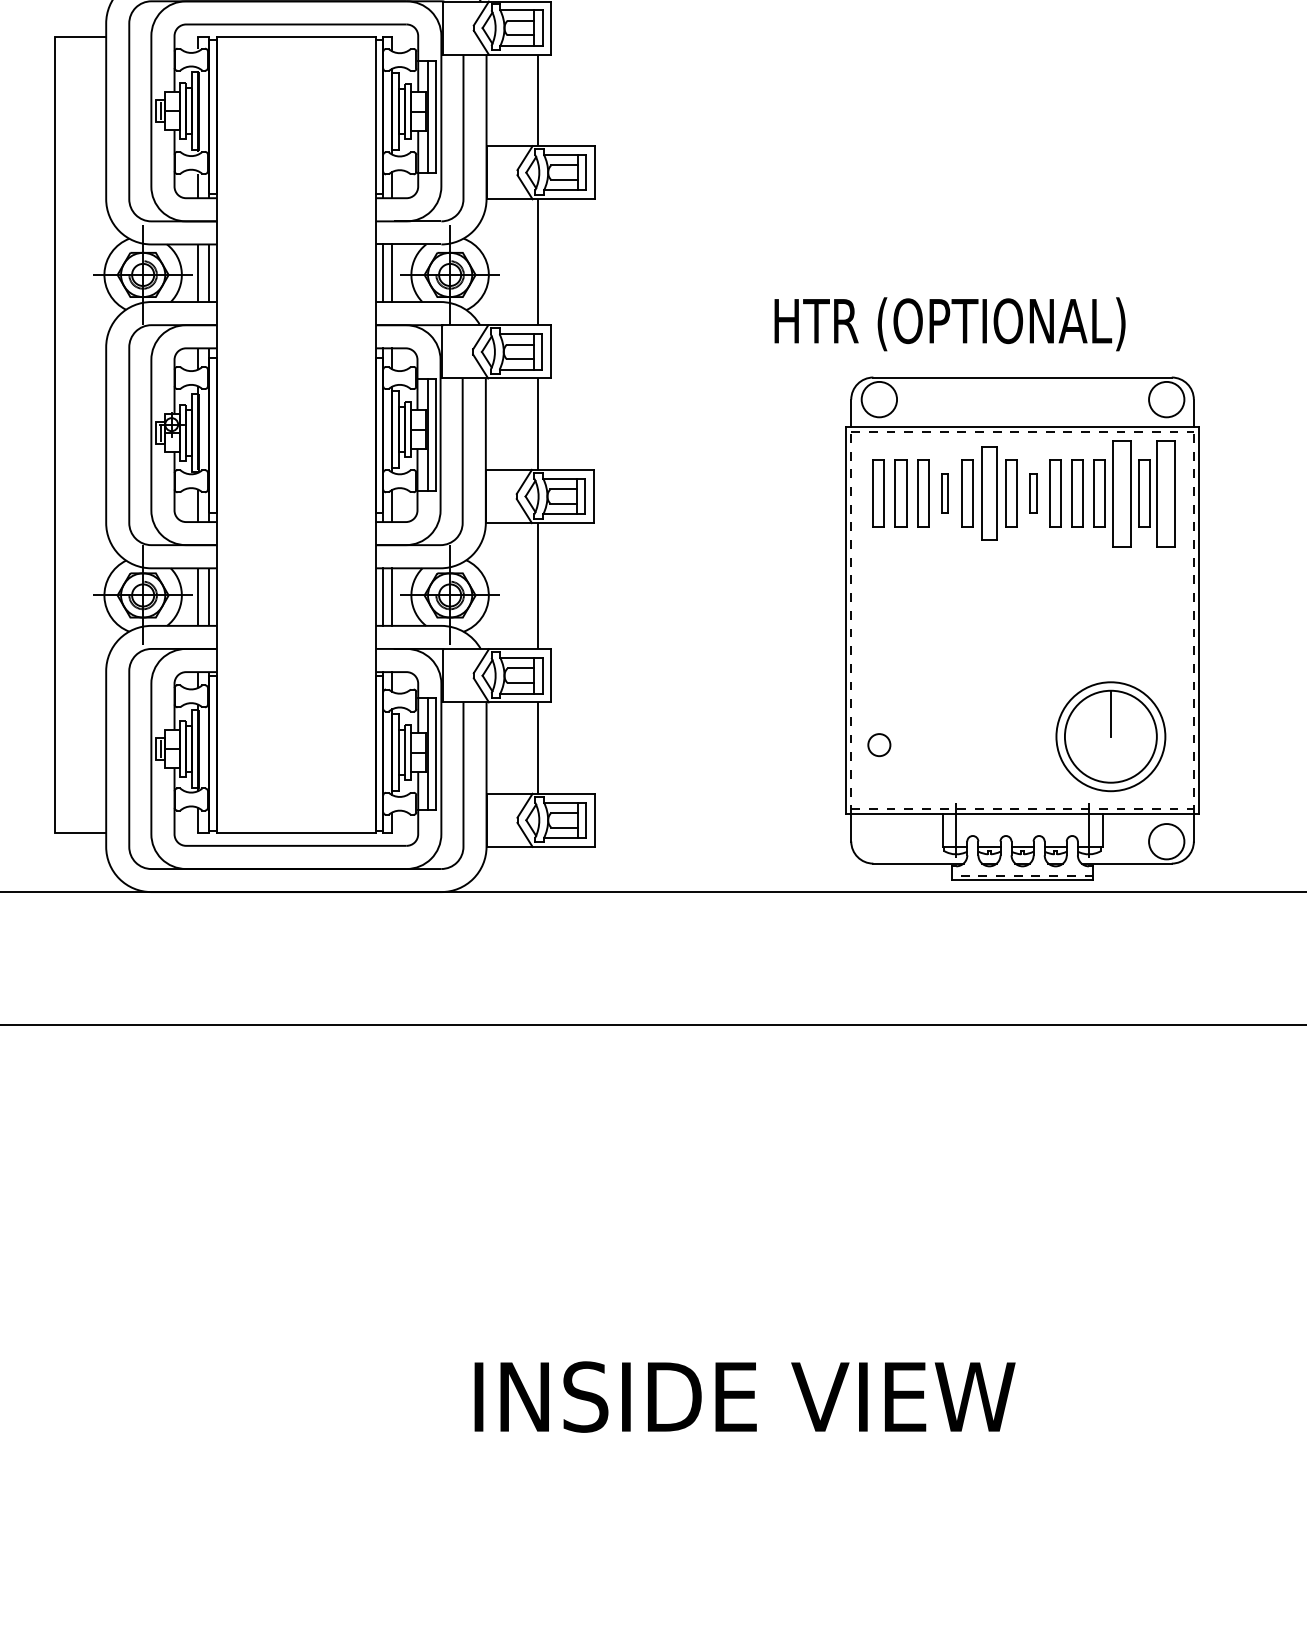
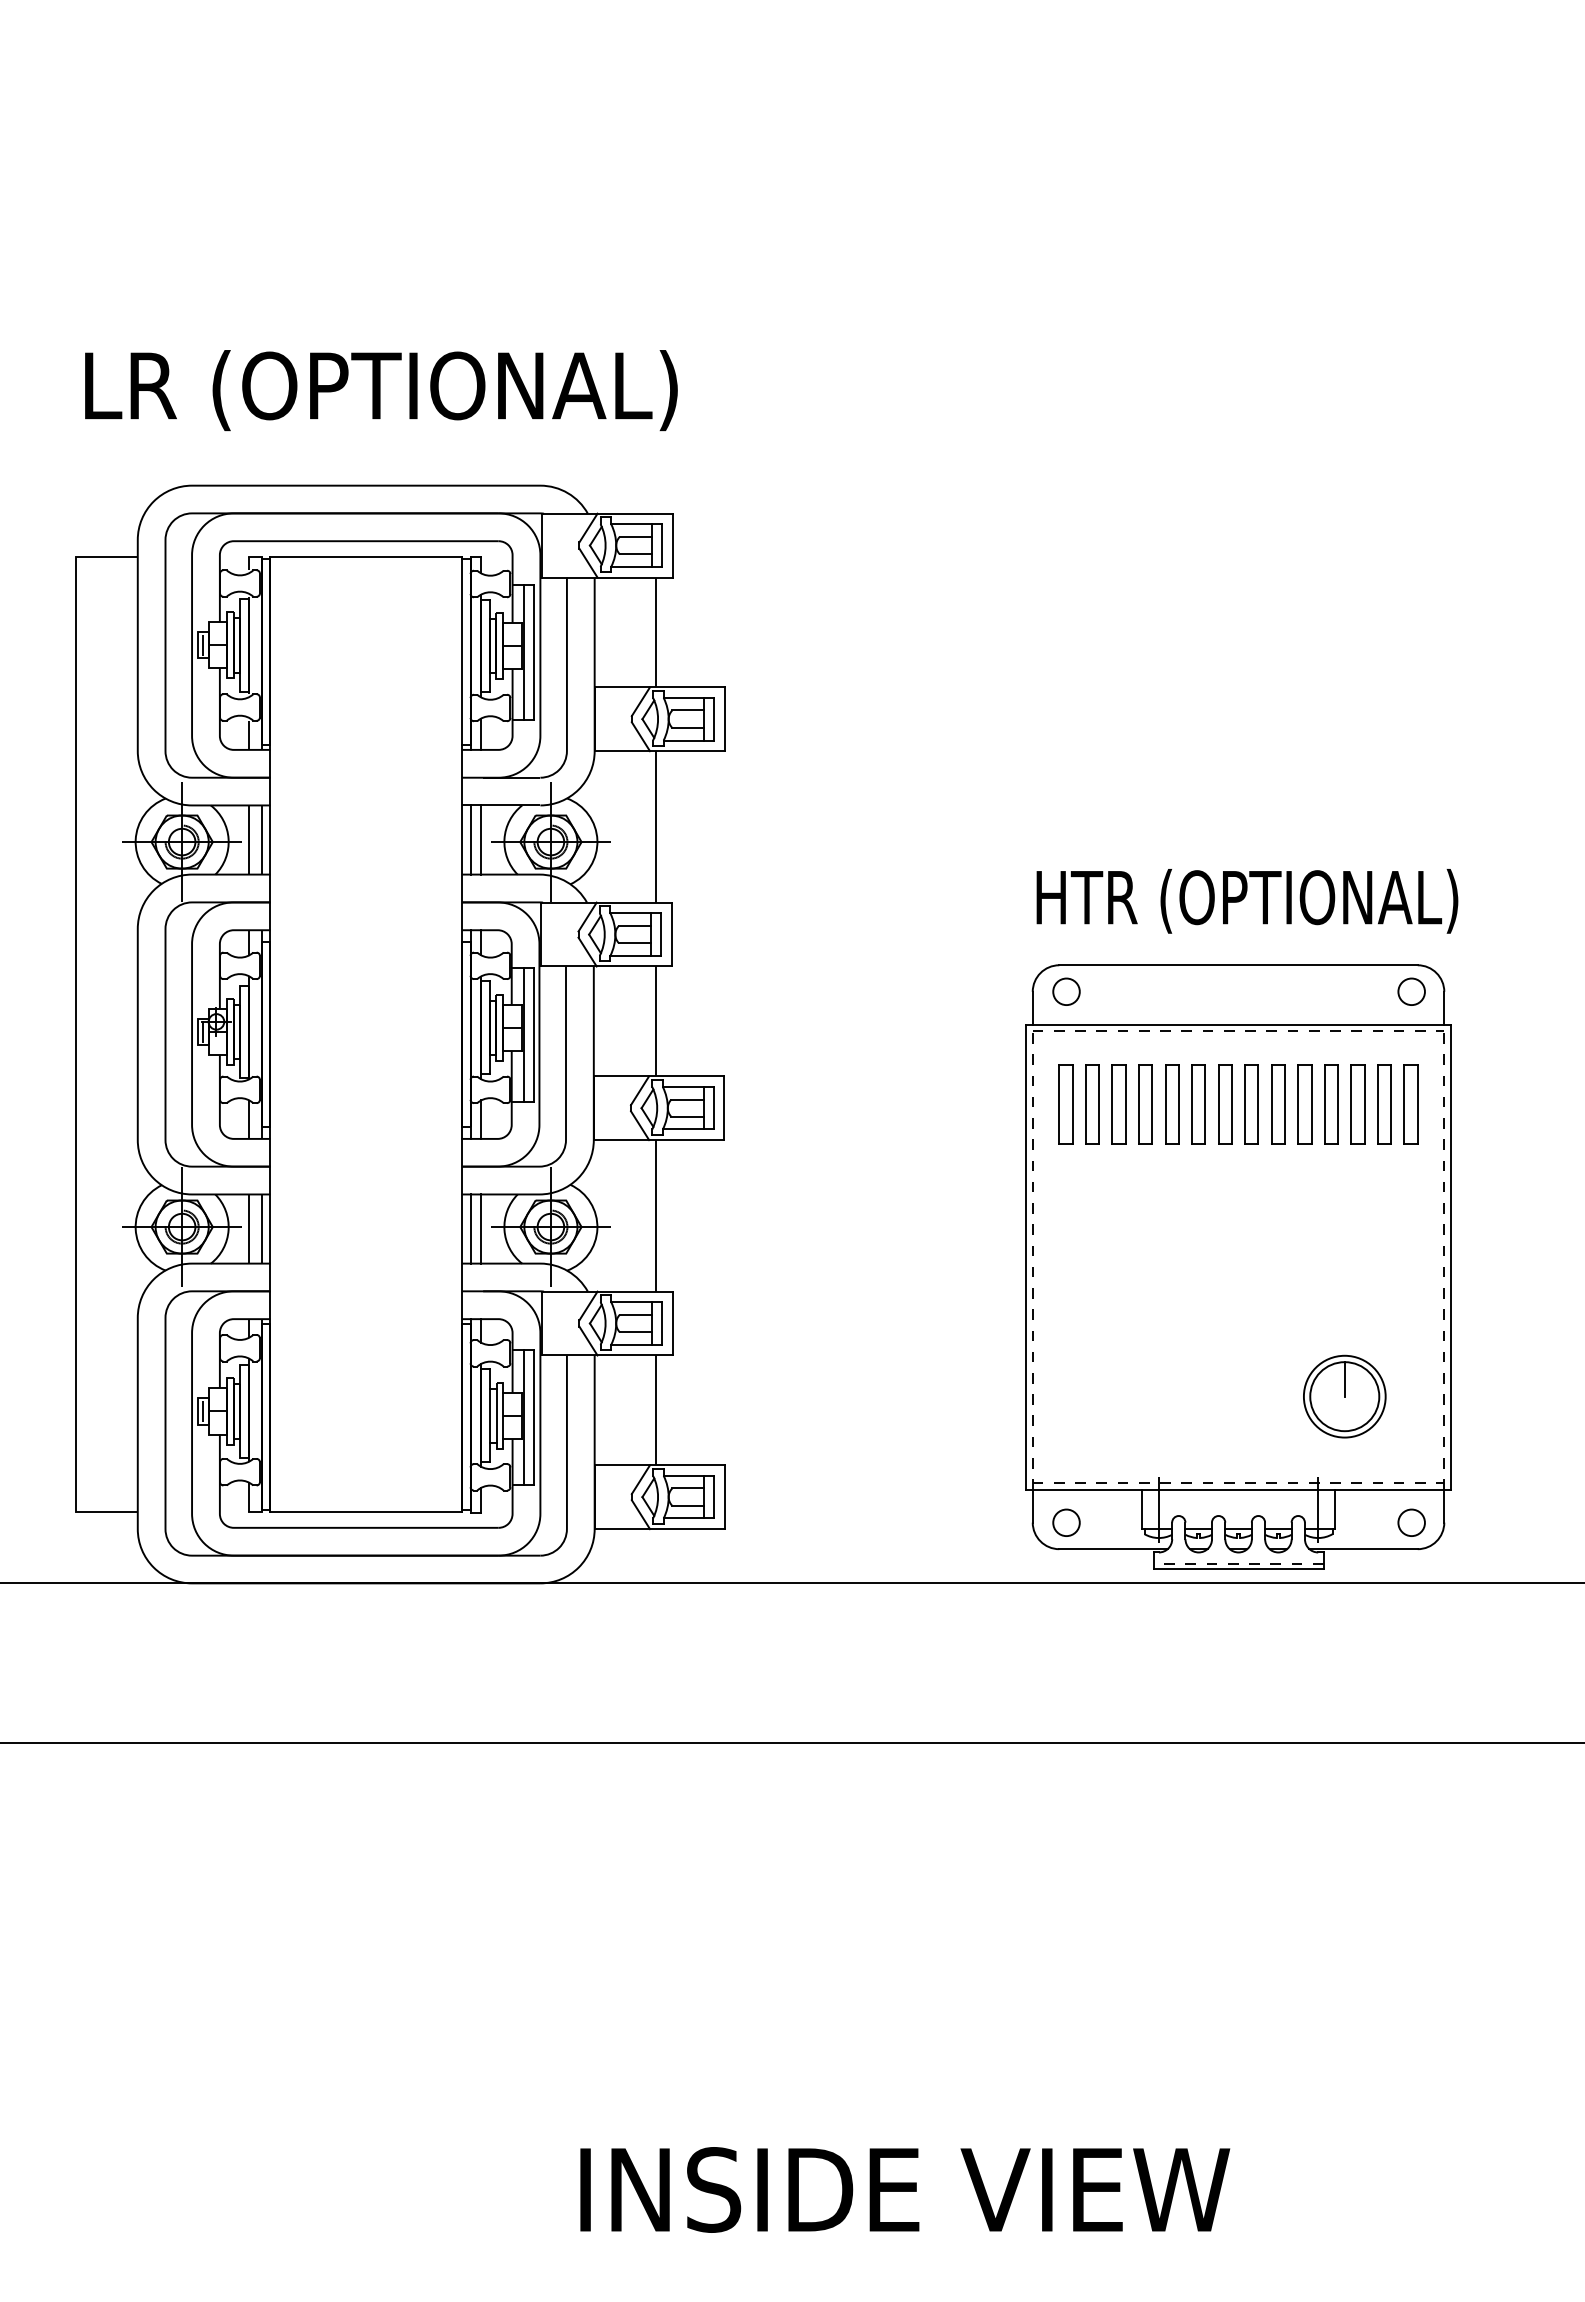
text: (950, 324) -> (1247, 901), moved
circle: (879, 399) -> (1066, 991), size x0.62
circle: (1166, 399) -> (1411, 991), size x0.62
part: (945, 493) -> (1145, 1104), size x1.67
part: (989, 493) -> (1198, 1104), size x0.71
part: (1033, 493) -> (1251, 1104), size x1.67
part: (1121, 493) -> (1357, 1104), size x0.62
part: (1165, 493) -> (1410, 1104), size x0.62
part: (1110, 736) -> (1344, 1396), size x0.62
circle: (879, 744) -> (1066, 1522), moved
circle: (1166, 841) -> (1411, 1522), size x0.62

